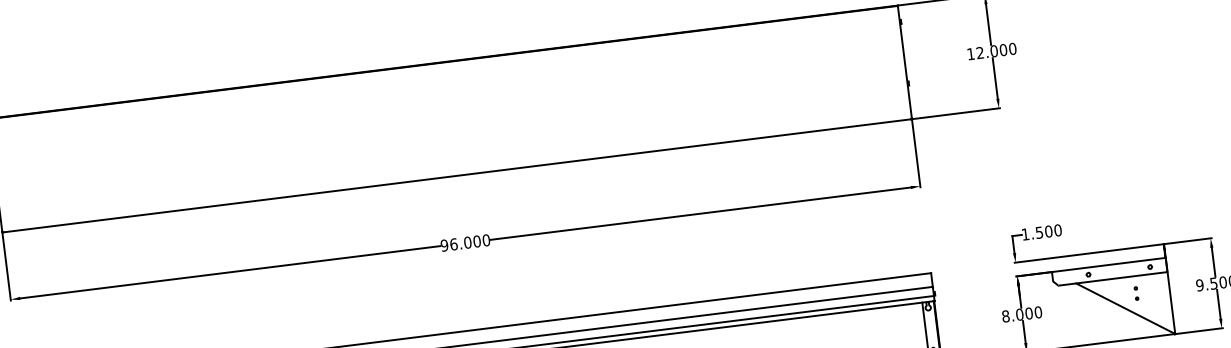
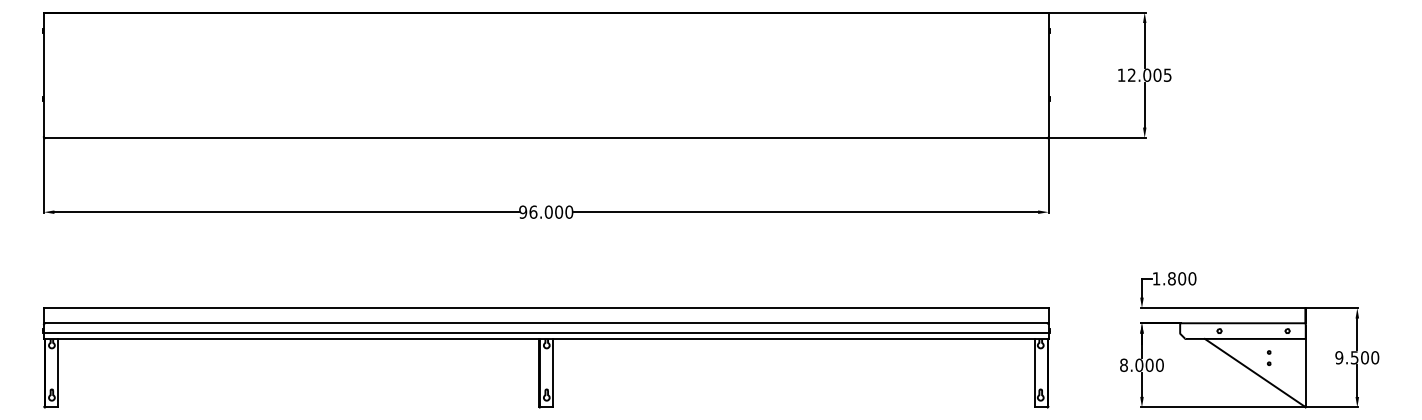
text: (1012, 48) -> (1167, 74), 12.000 -> 12.005
text: (1039, 232) -> (1171, 278), 1.500 -> 1.800

